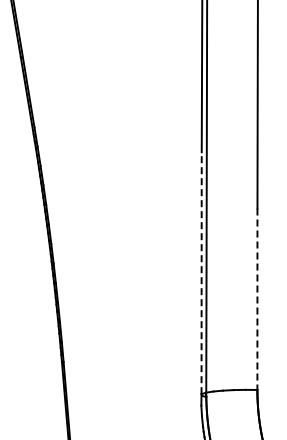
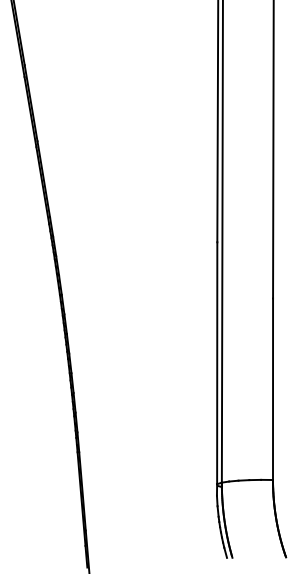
line: (201, 273) -> (217, 363), dashed -> solid
line: (257, 299) -> (273, 389), dashed -> solid

